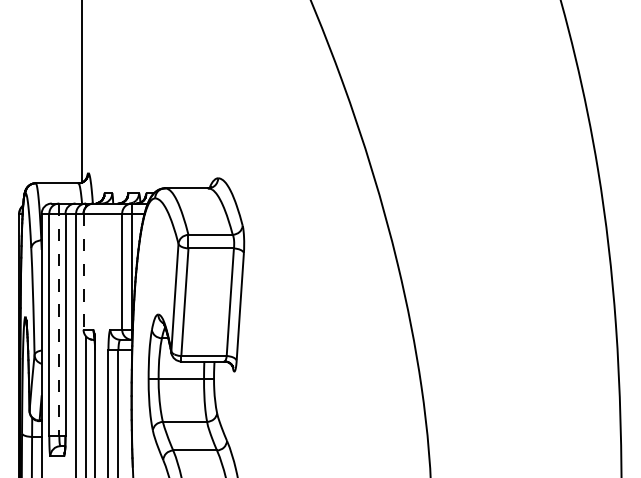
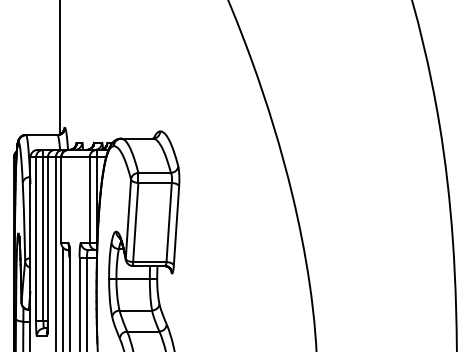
line: (83, 272) -> (61, 200), dashed -> solid
line: (59, 320) -> (43, 235), dashed -> solid

